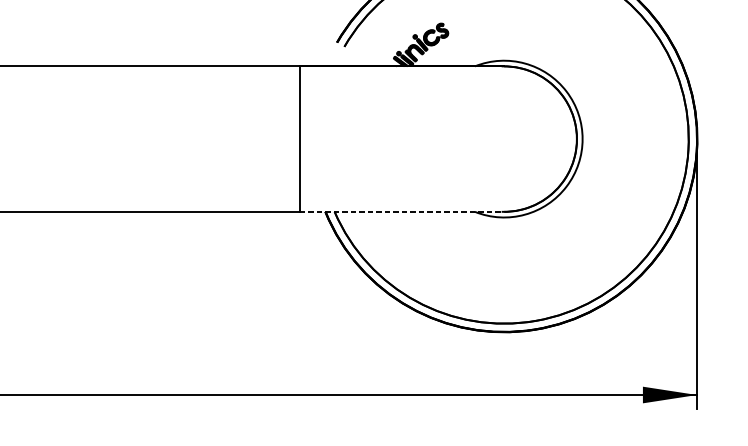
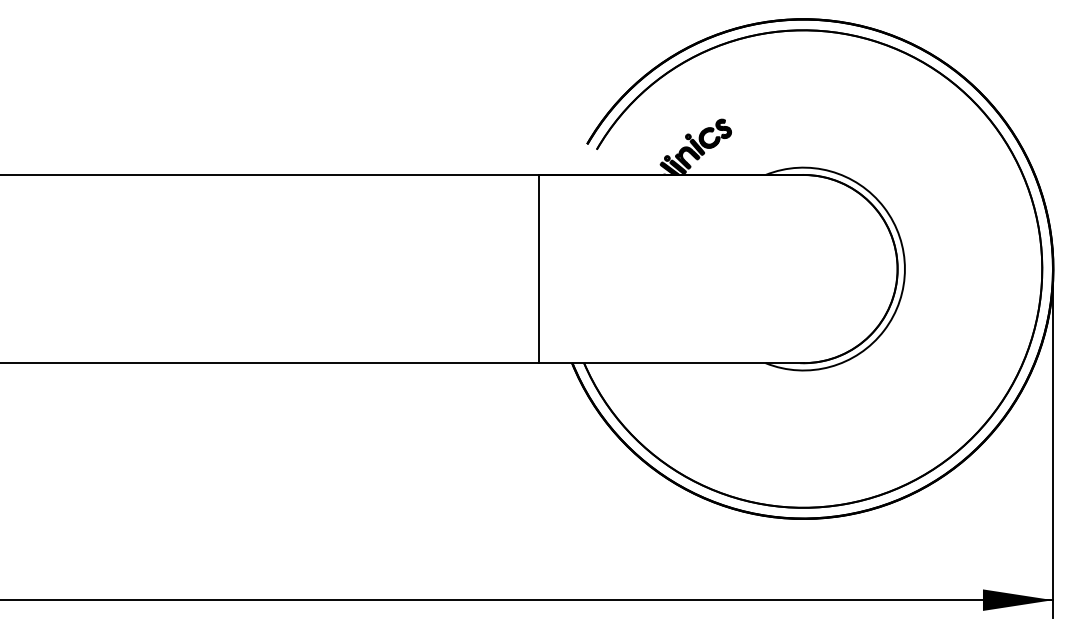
line: (402, 212) -> (671, 363), dashed -> solid

